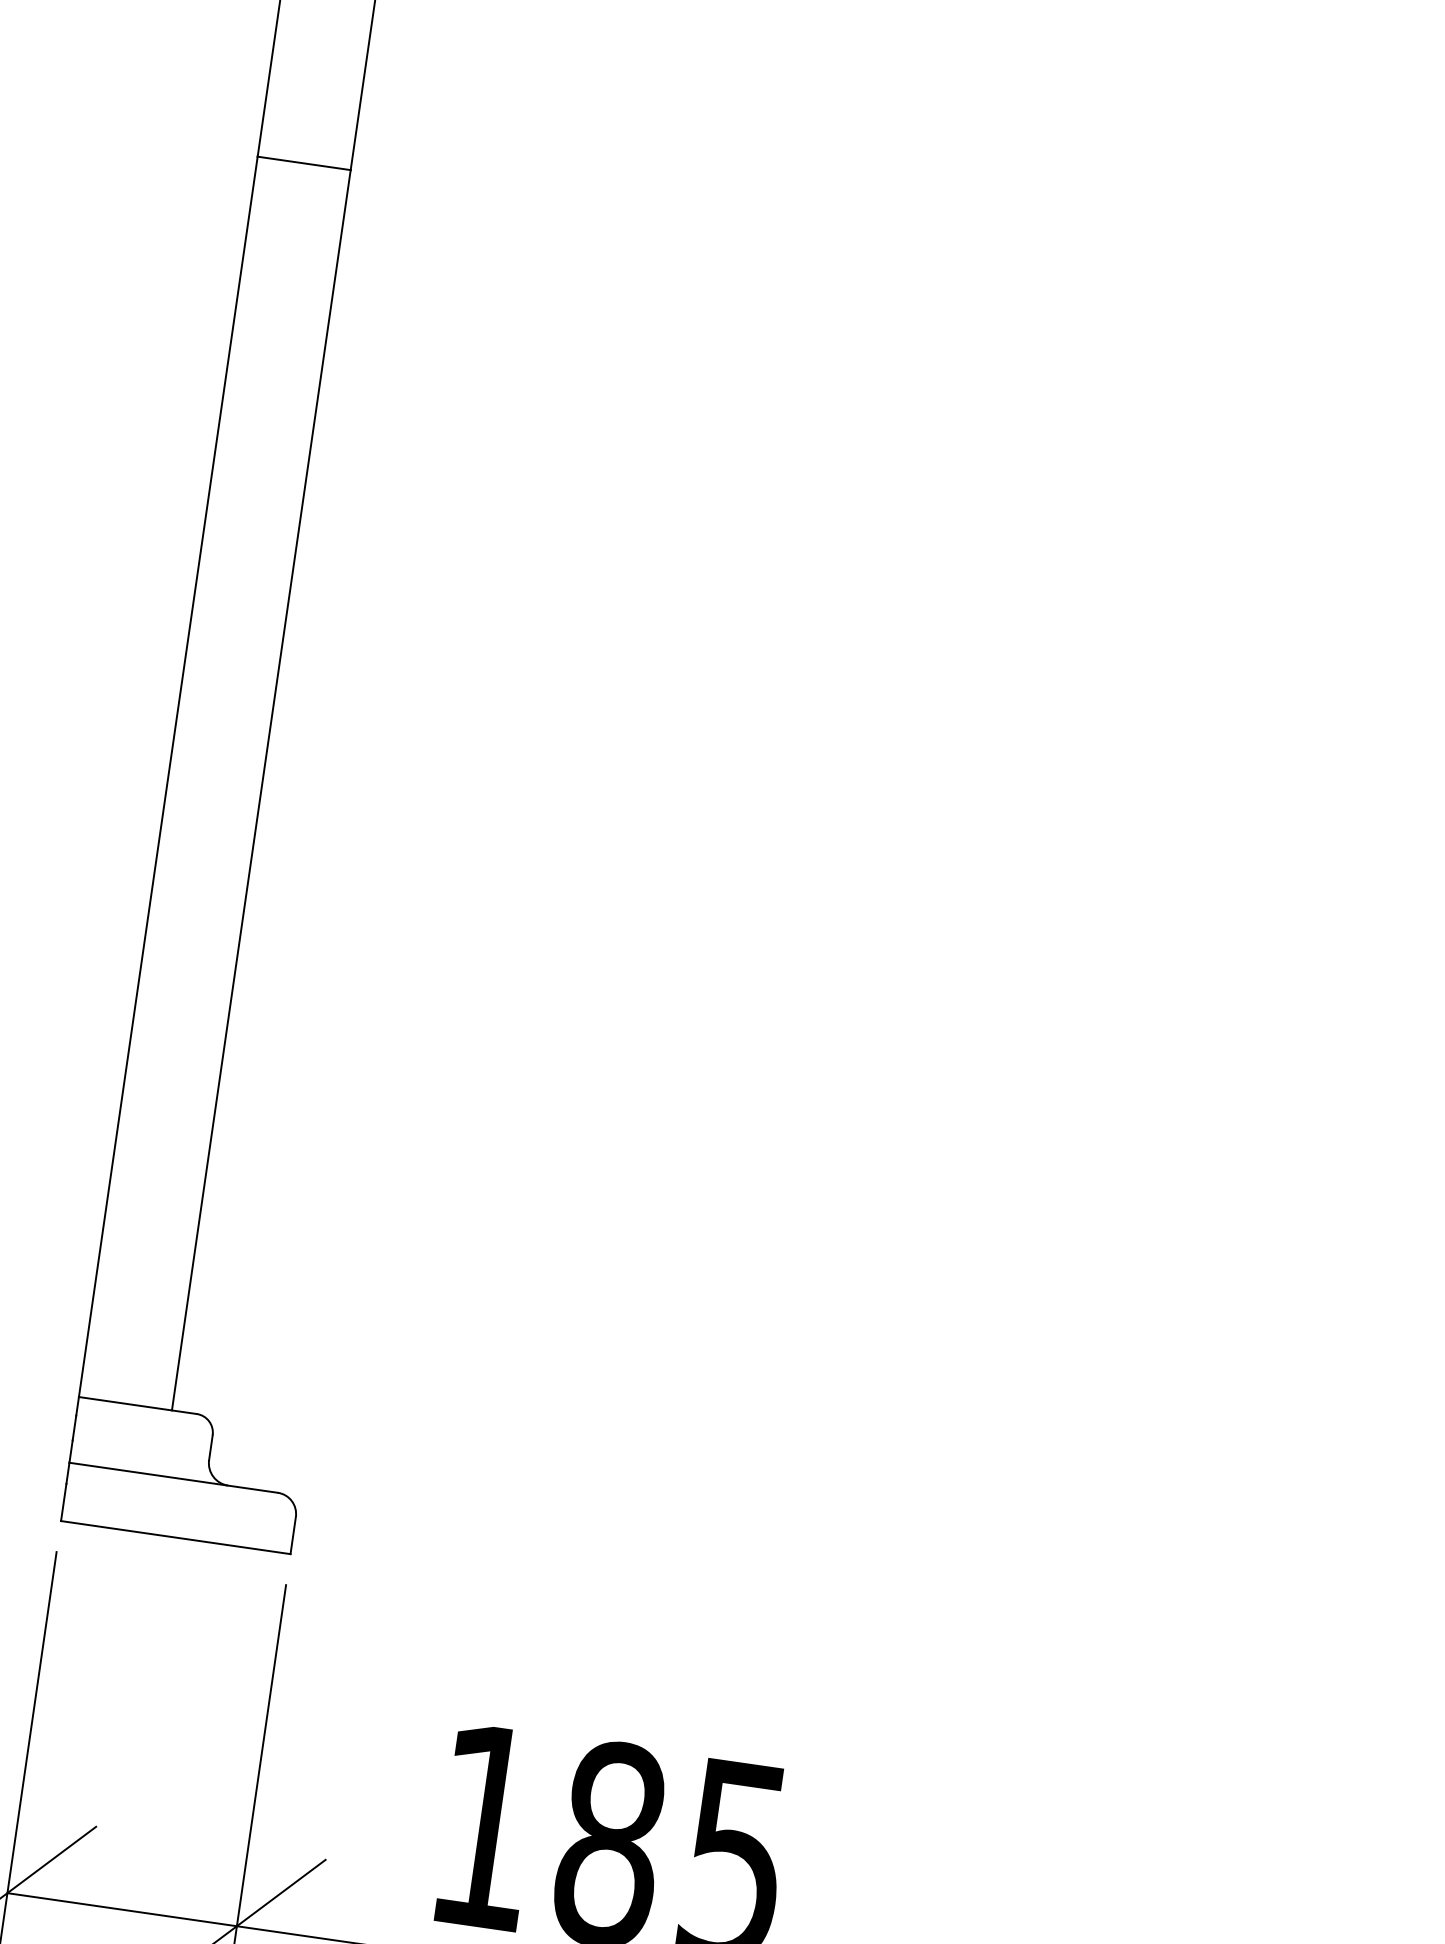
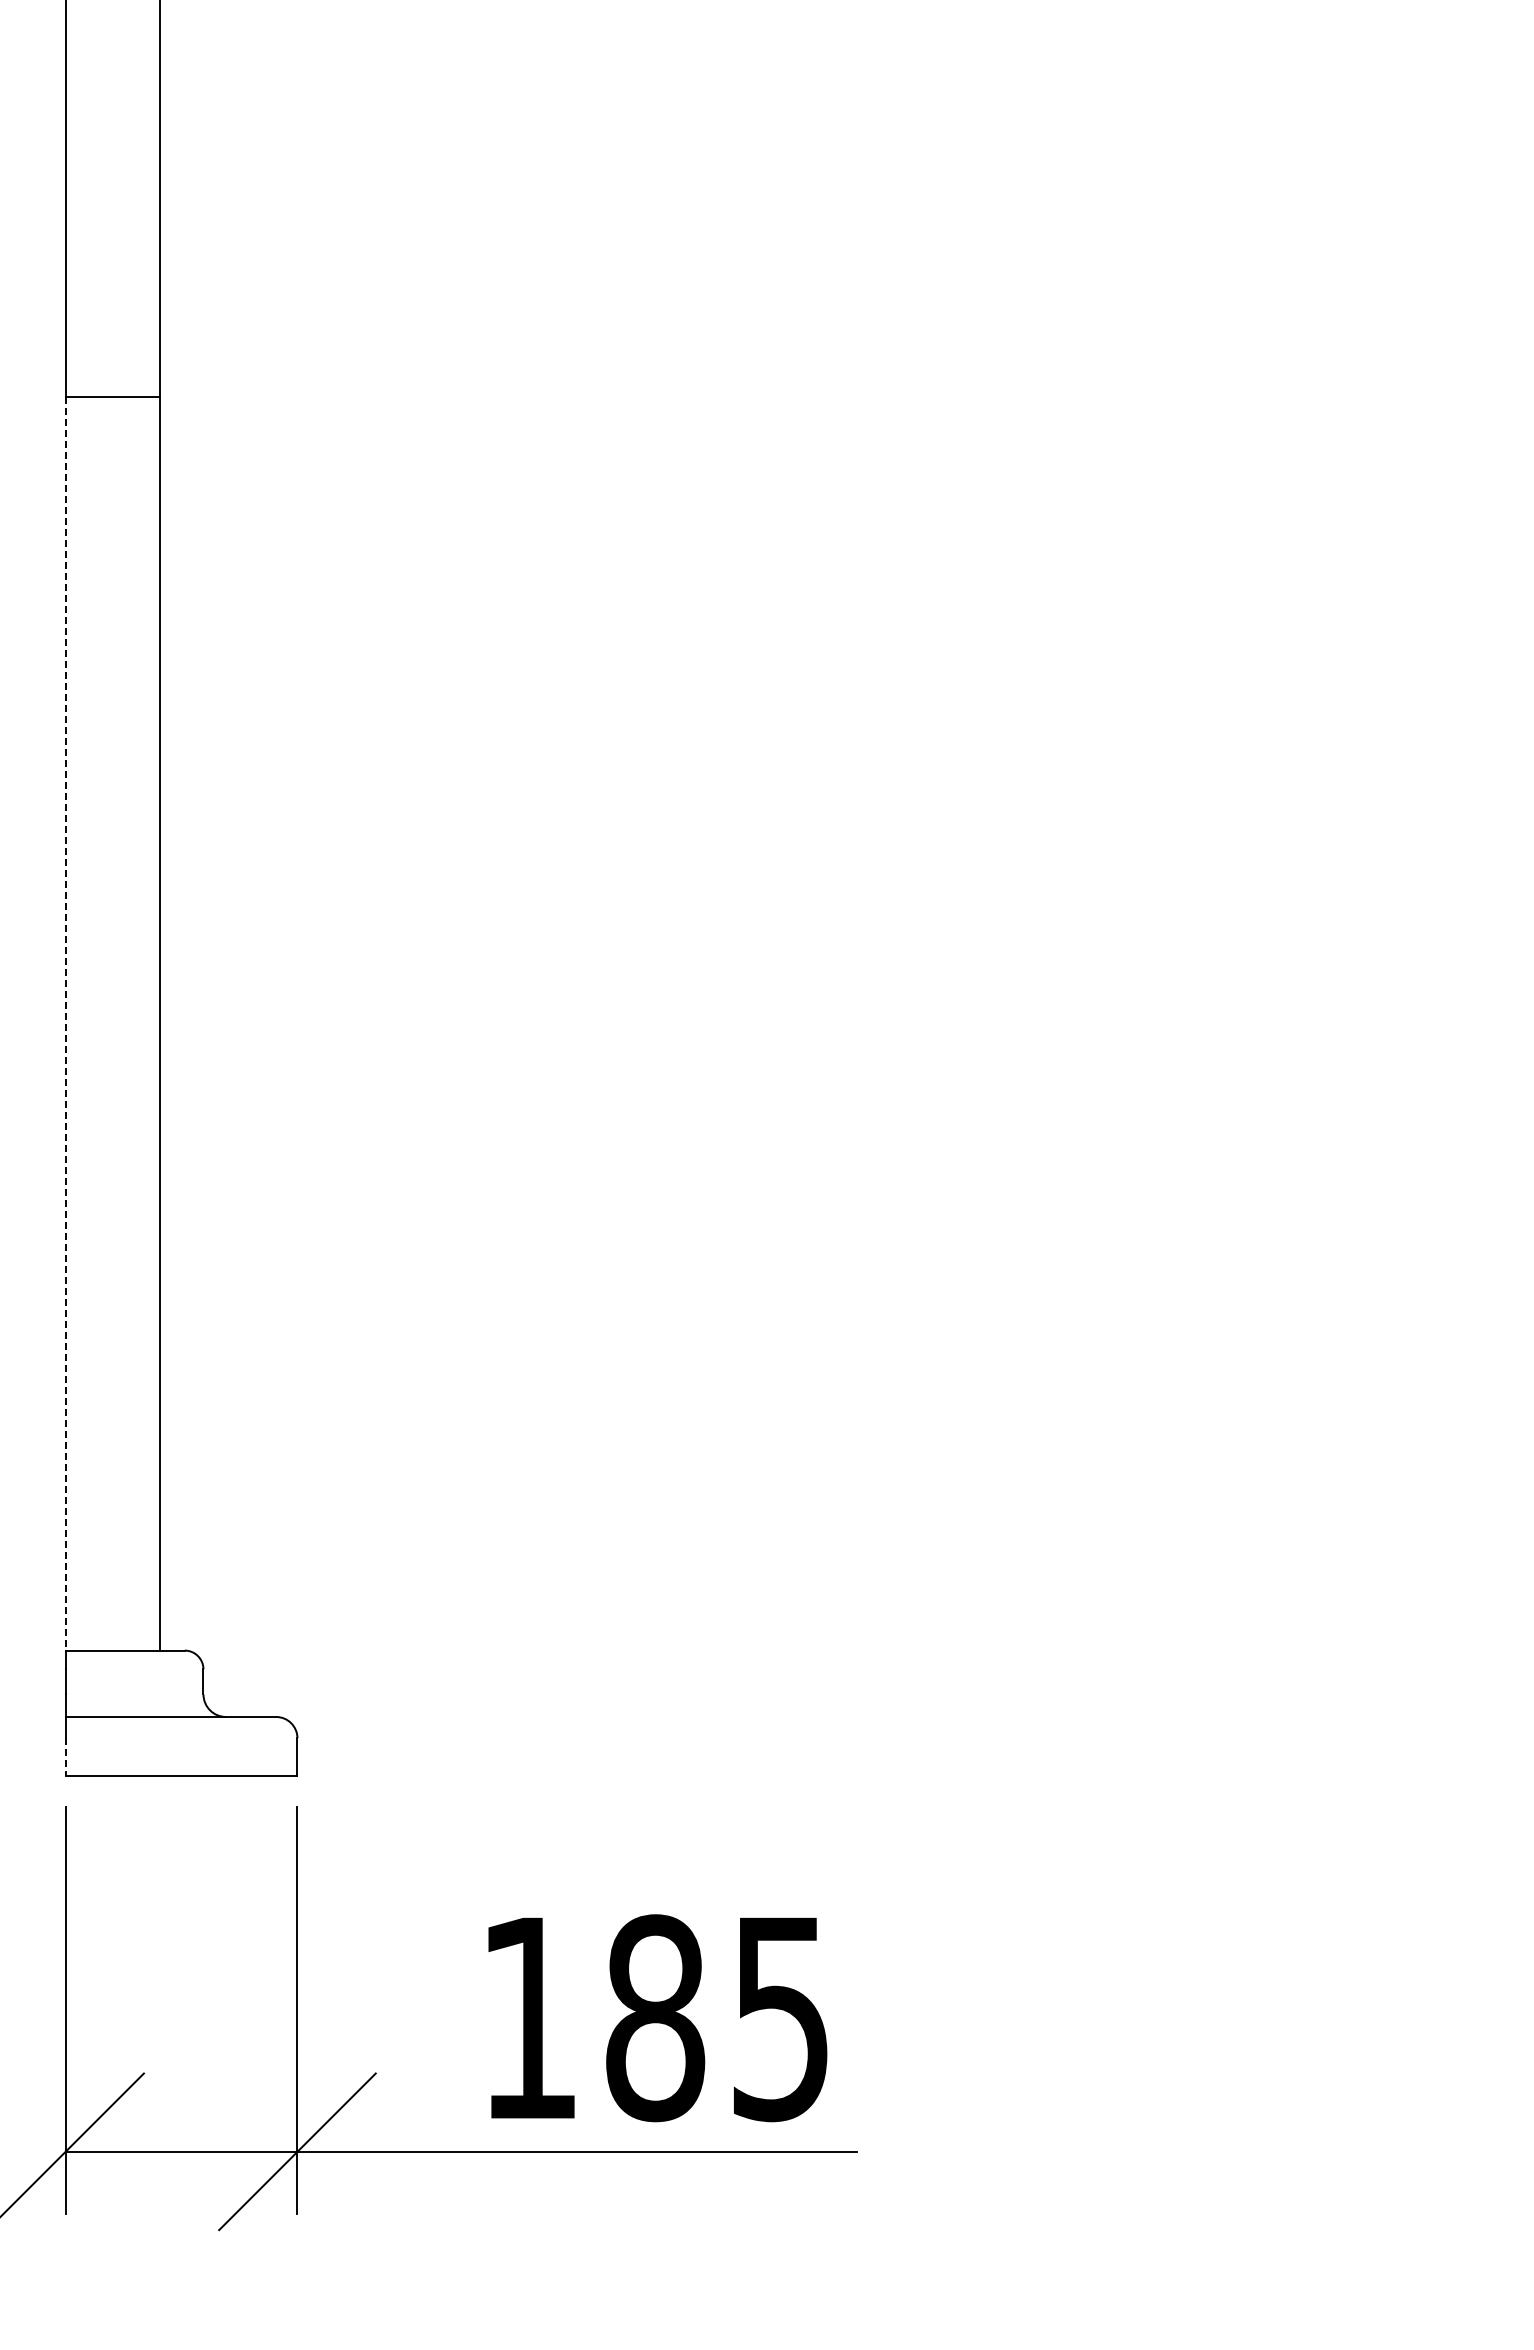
line: (168, 777) -> (65, 1024), solid -> dashed
line: (63, 1502) -> (65, 1757), solid -> dashed

